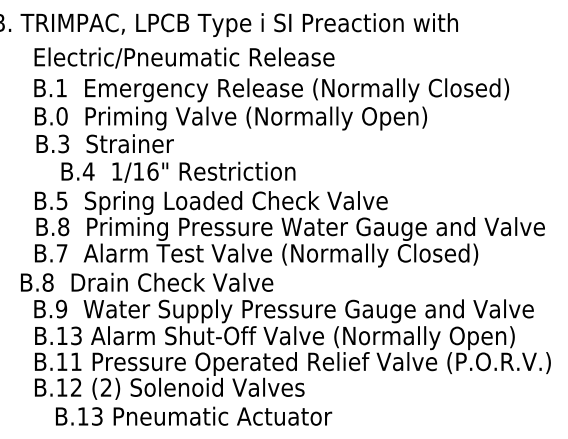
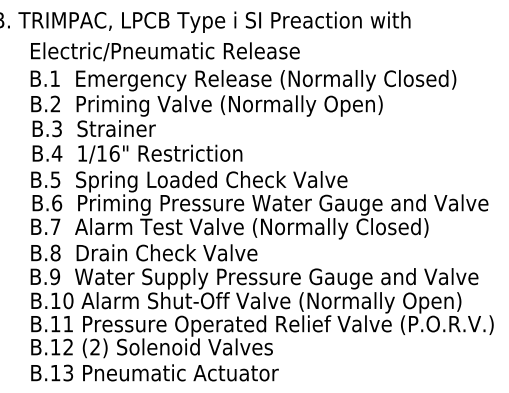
text: (61, 116) -> (55, 104), B.0 -> B.2
text: (178, 171) -> (137, 153), moved
text: (63, 226) -> (56, 202), B.8 -> B.6
text: (147, 281) -> (144, 252), moved
text: (76, 335) -> (68, 300), B.13 -> B.10
text: (194, 415) -> (155, 372), moved

